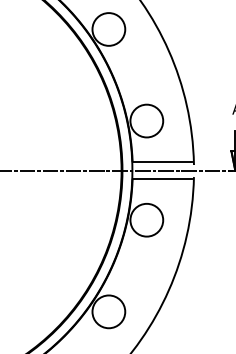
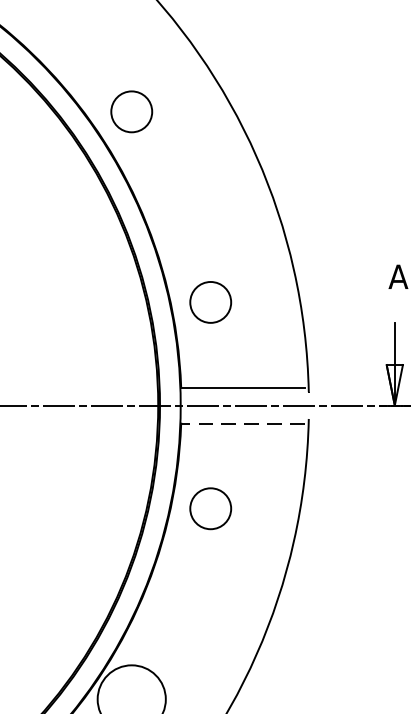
circle: (108, 29) -> (130, 111), size x0.6
circle: (146, 120) -> (210, 301), size x0.6
line: (162, 179) -> (243, 424), solid -> dashed
circle: (146, 219) -> (210, 507), size x0.6

